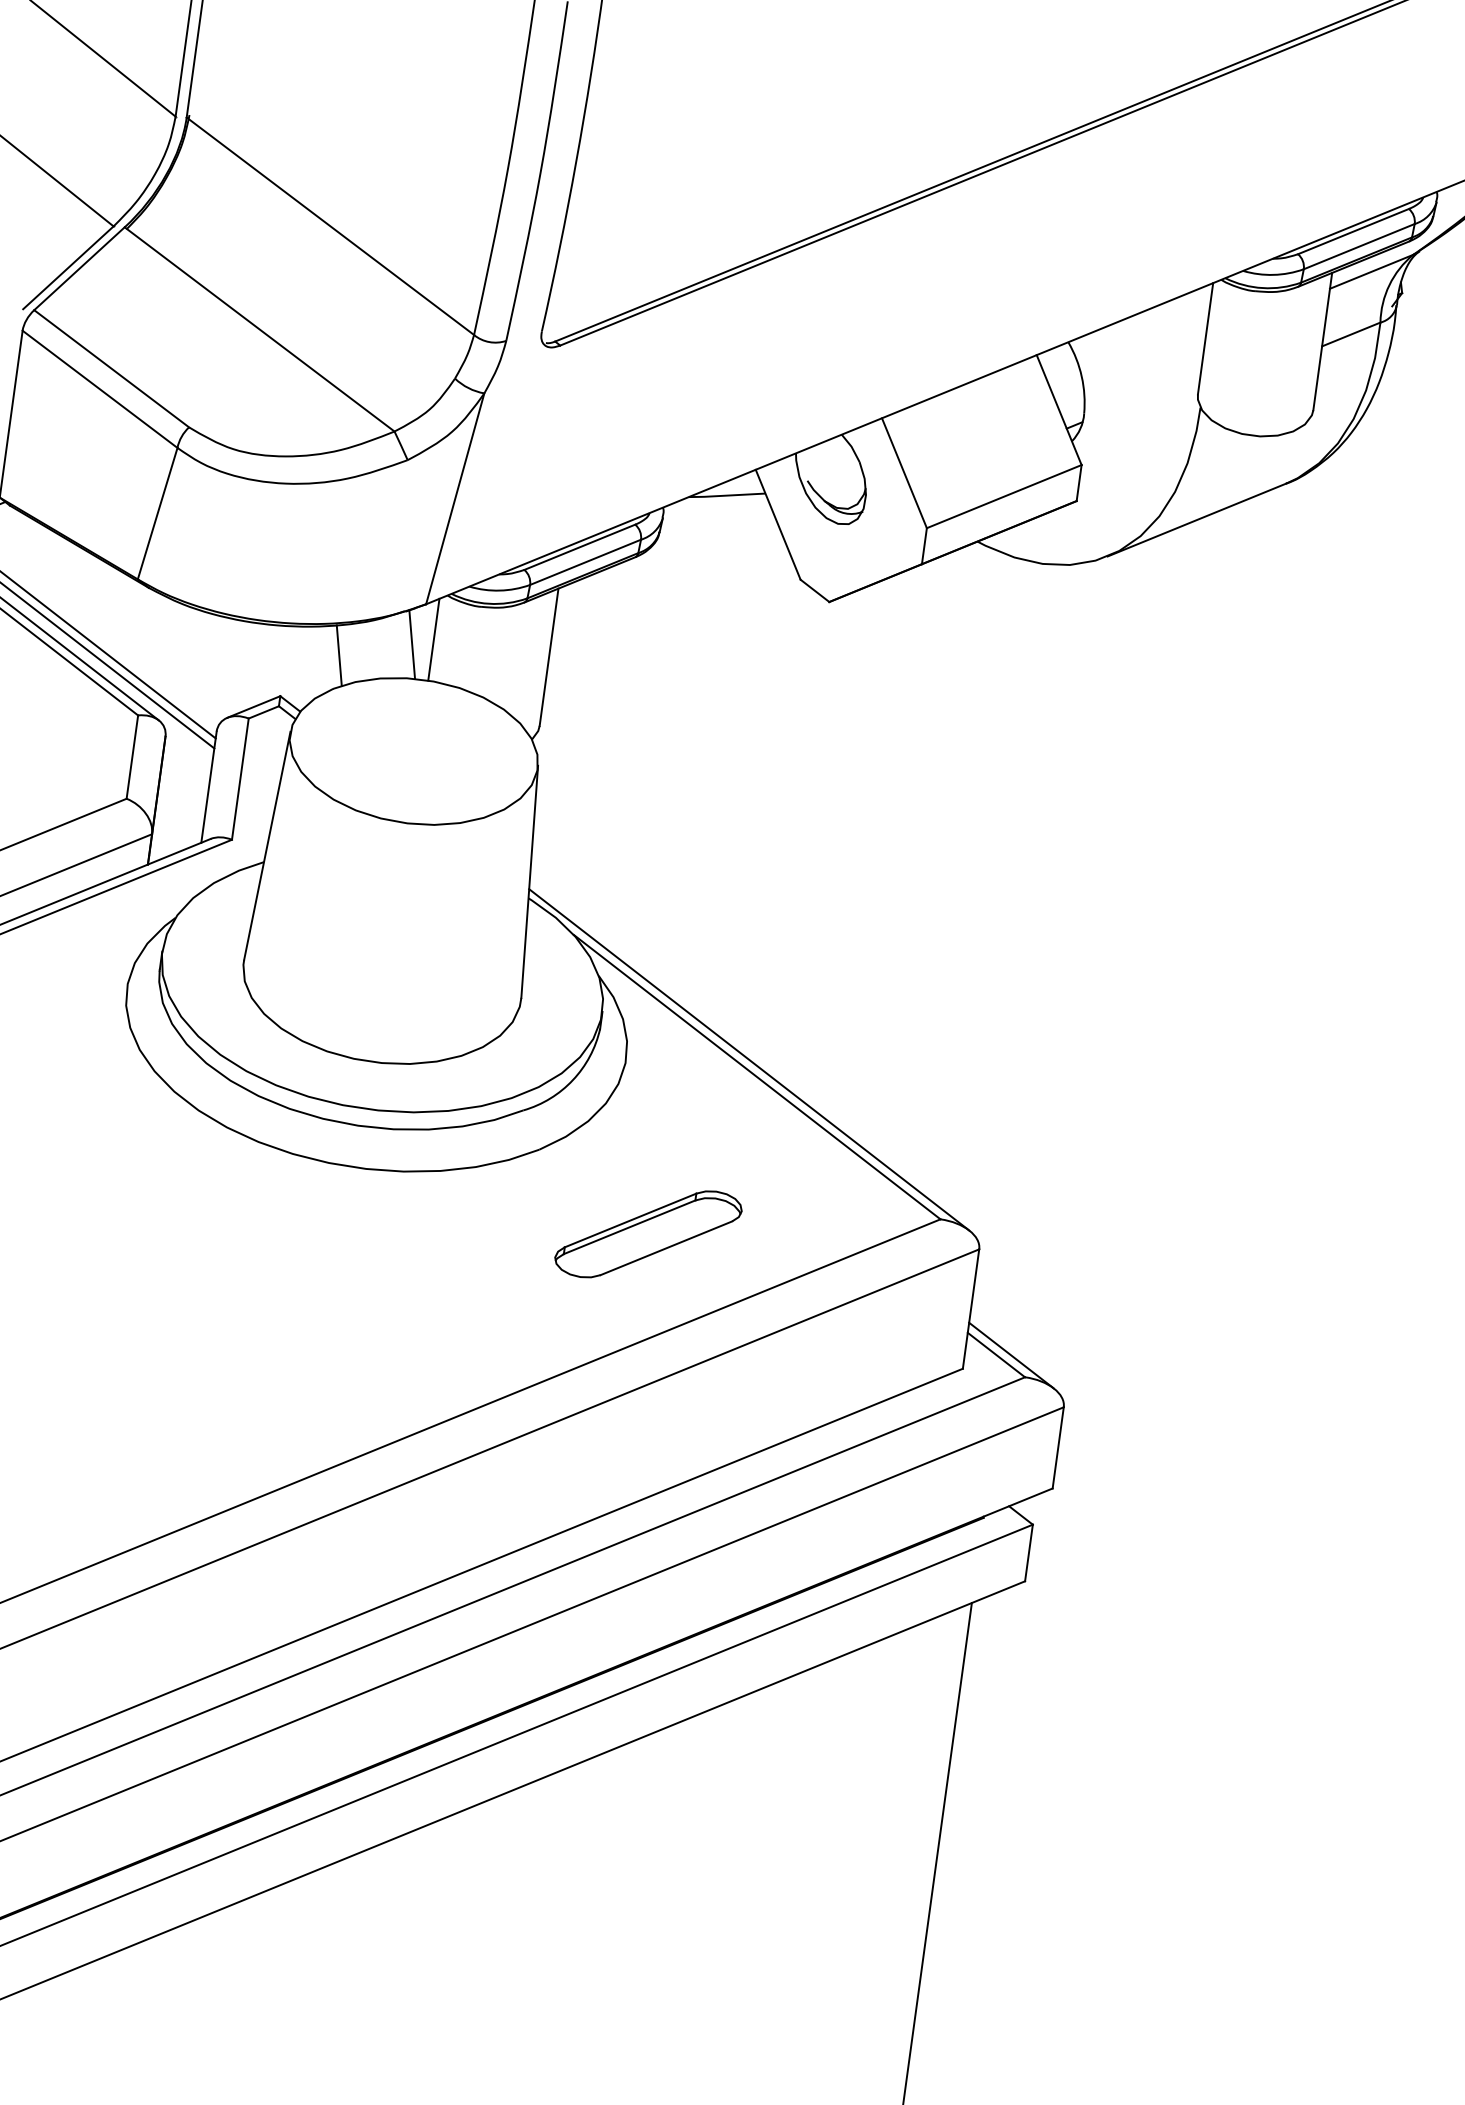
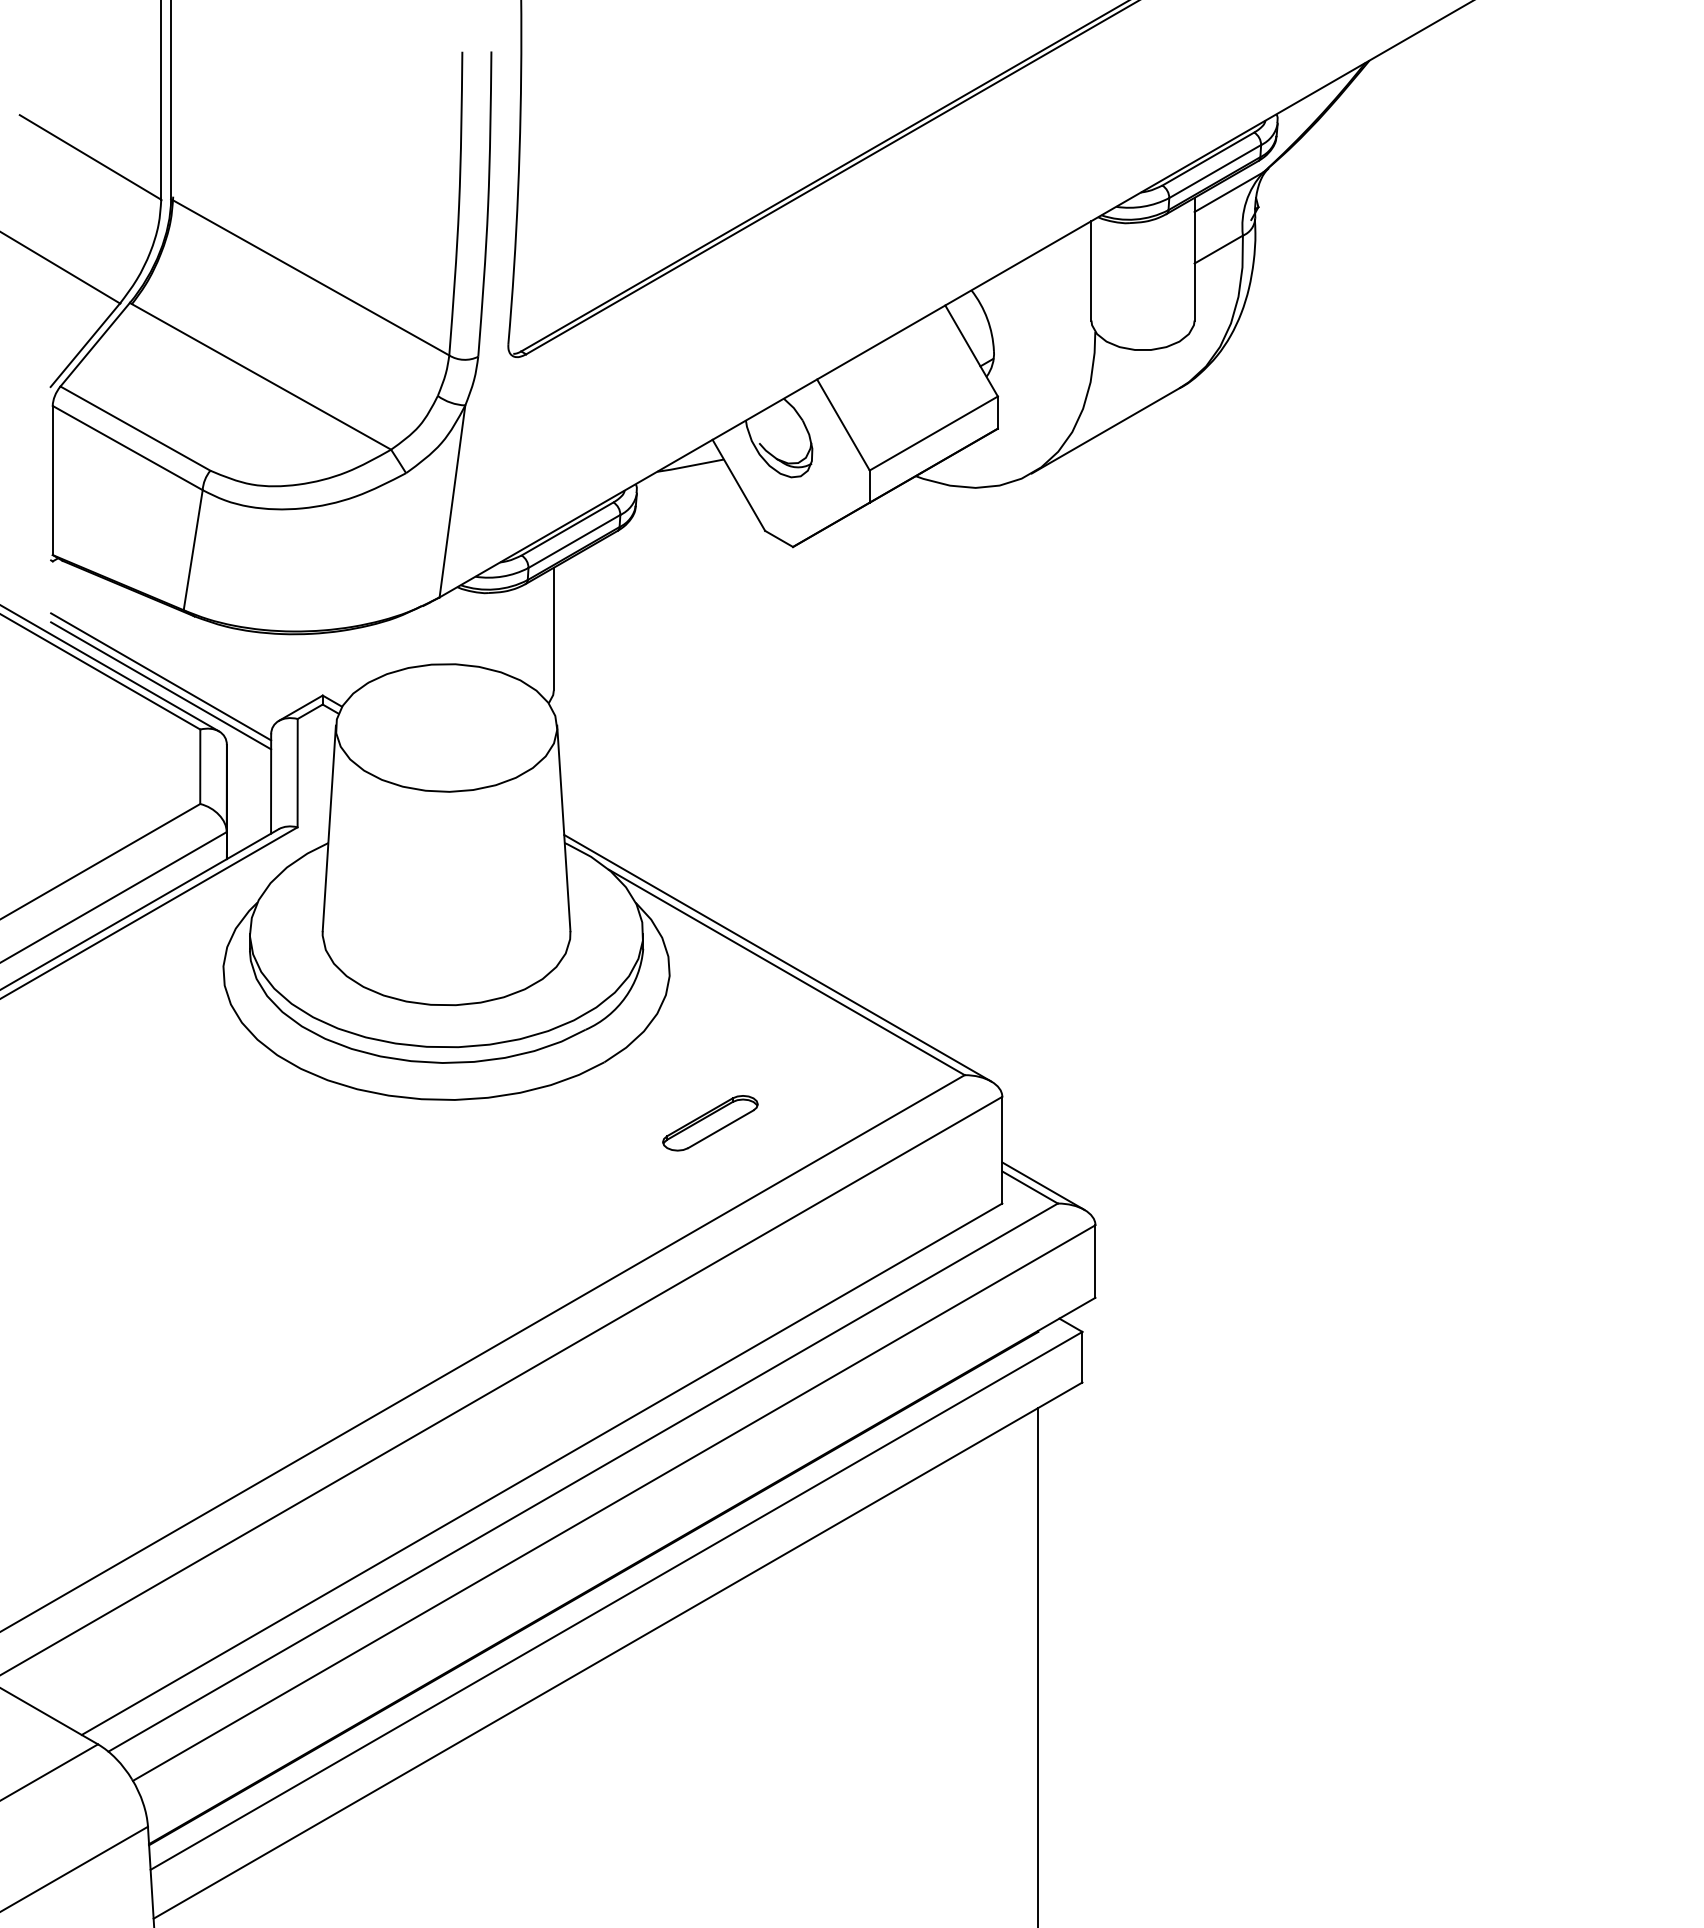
line: (433, 639) -> (450, 627), removed
line: (411, 644) -> (431, 634), removed
line: (339, 655) -> (369, 652), removed
part: (648, 1233) -> (710, 1122), size x0.6

